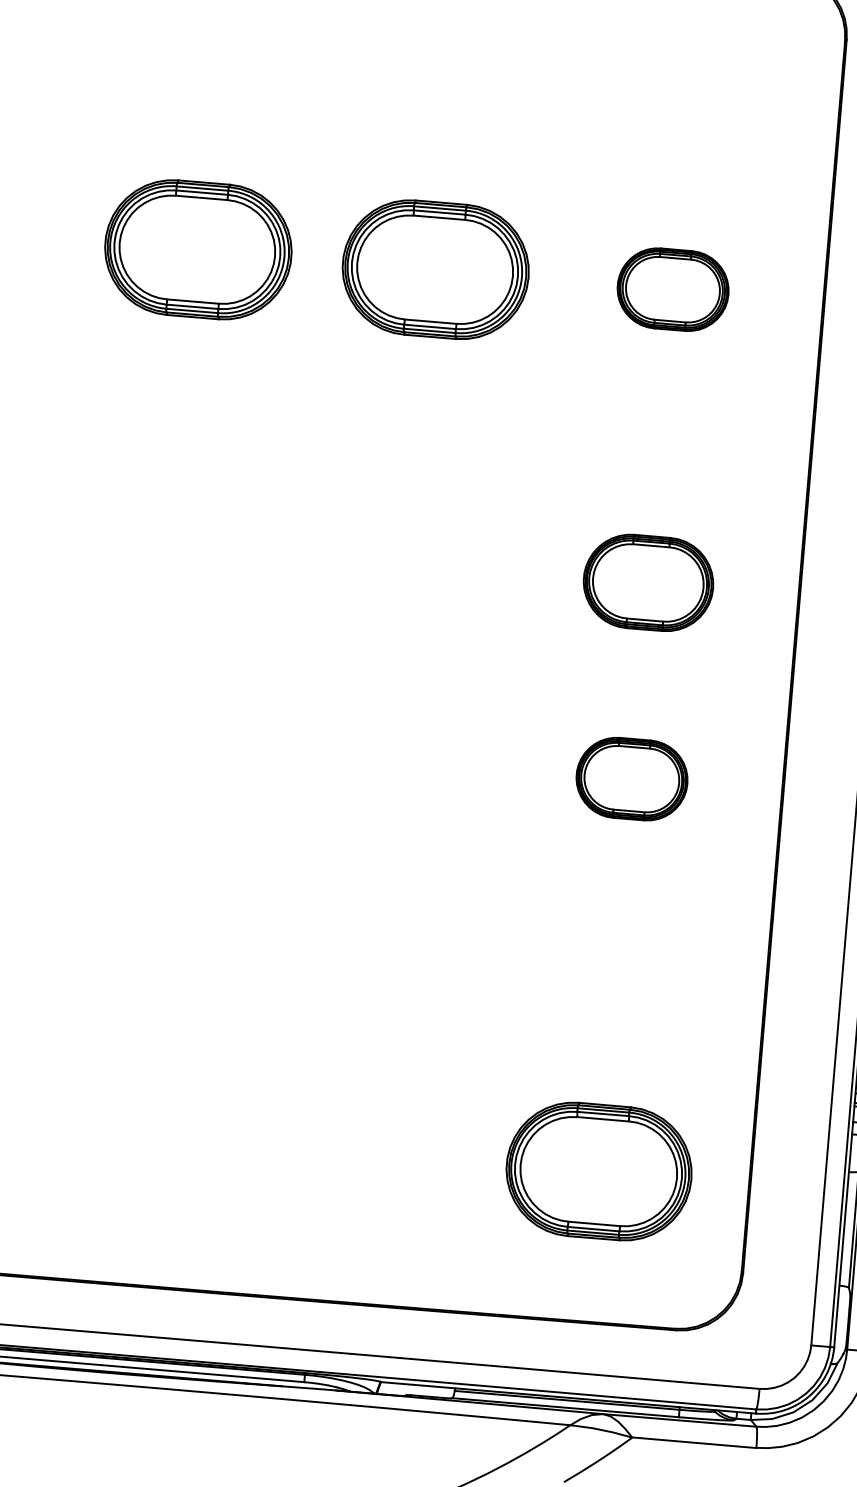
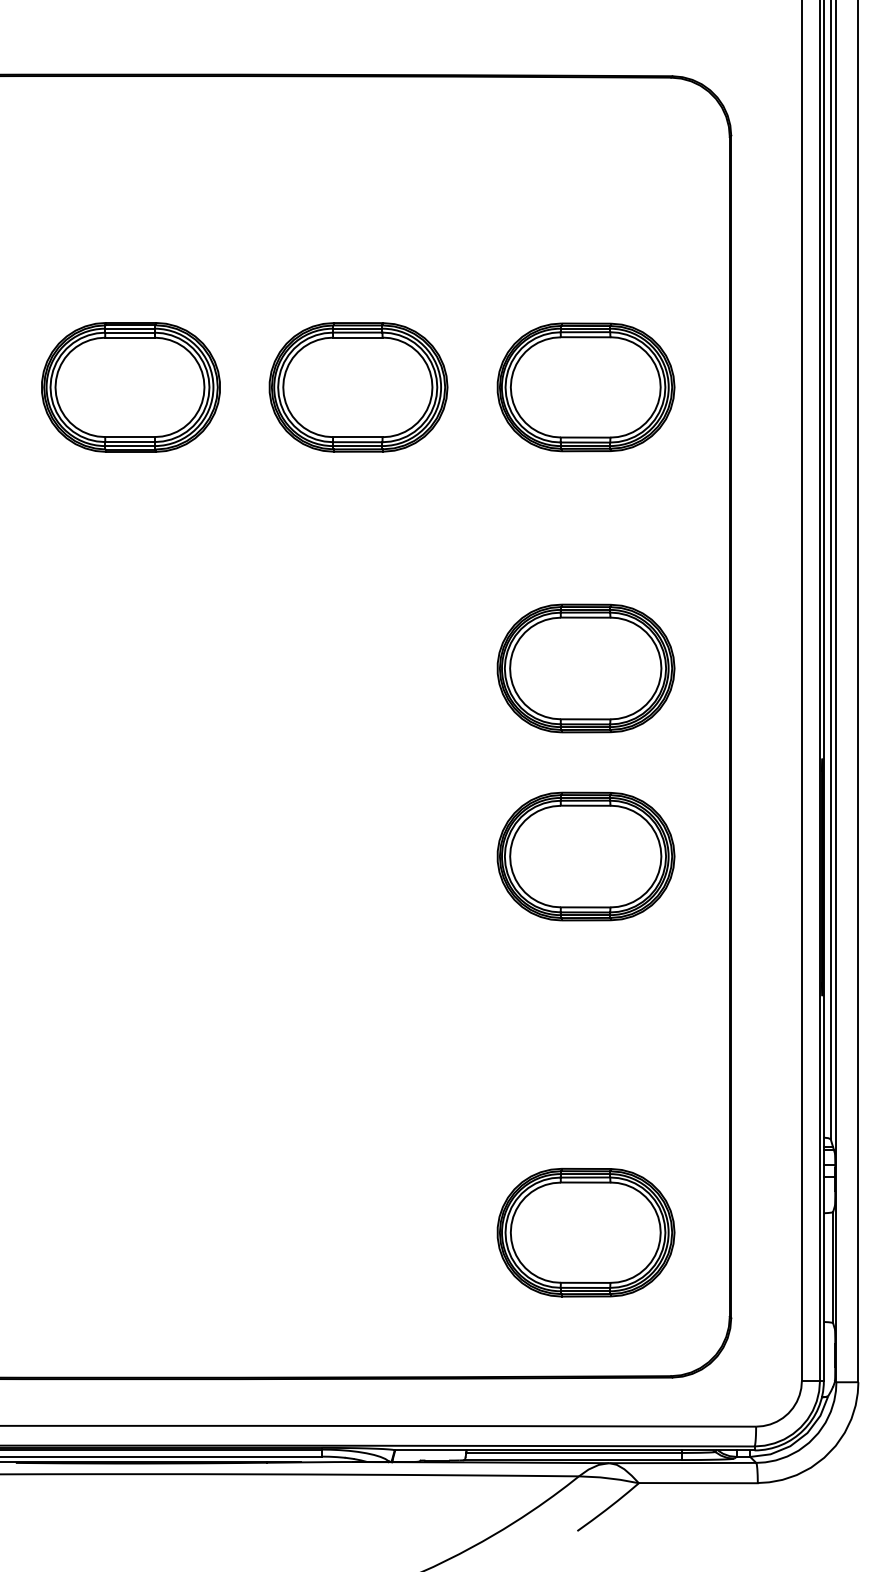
part: (672, 289) -> (585, 387), size x1.67
part: (647, 582) -> (585, 668), size x1.43
part: (631, 779) -> (585, 856), size x1.67

